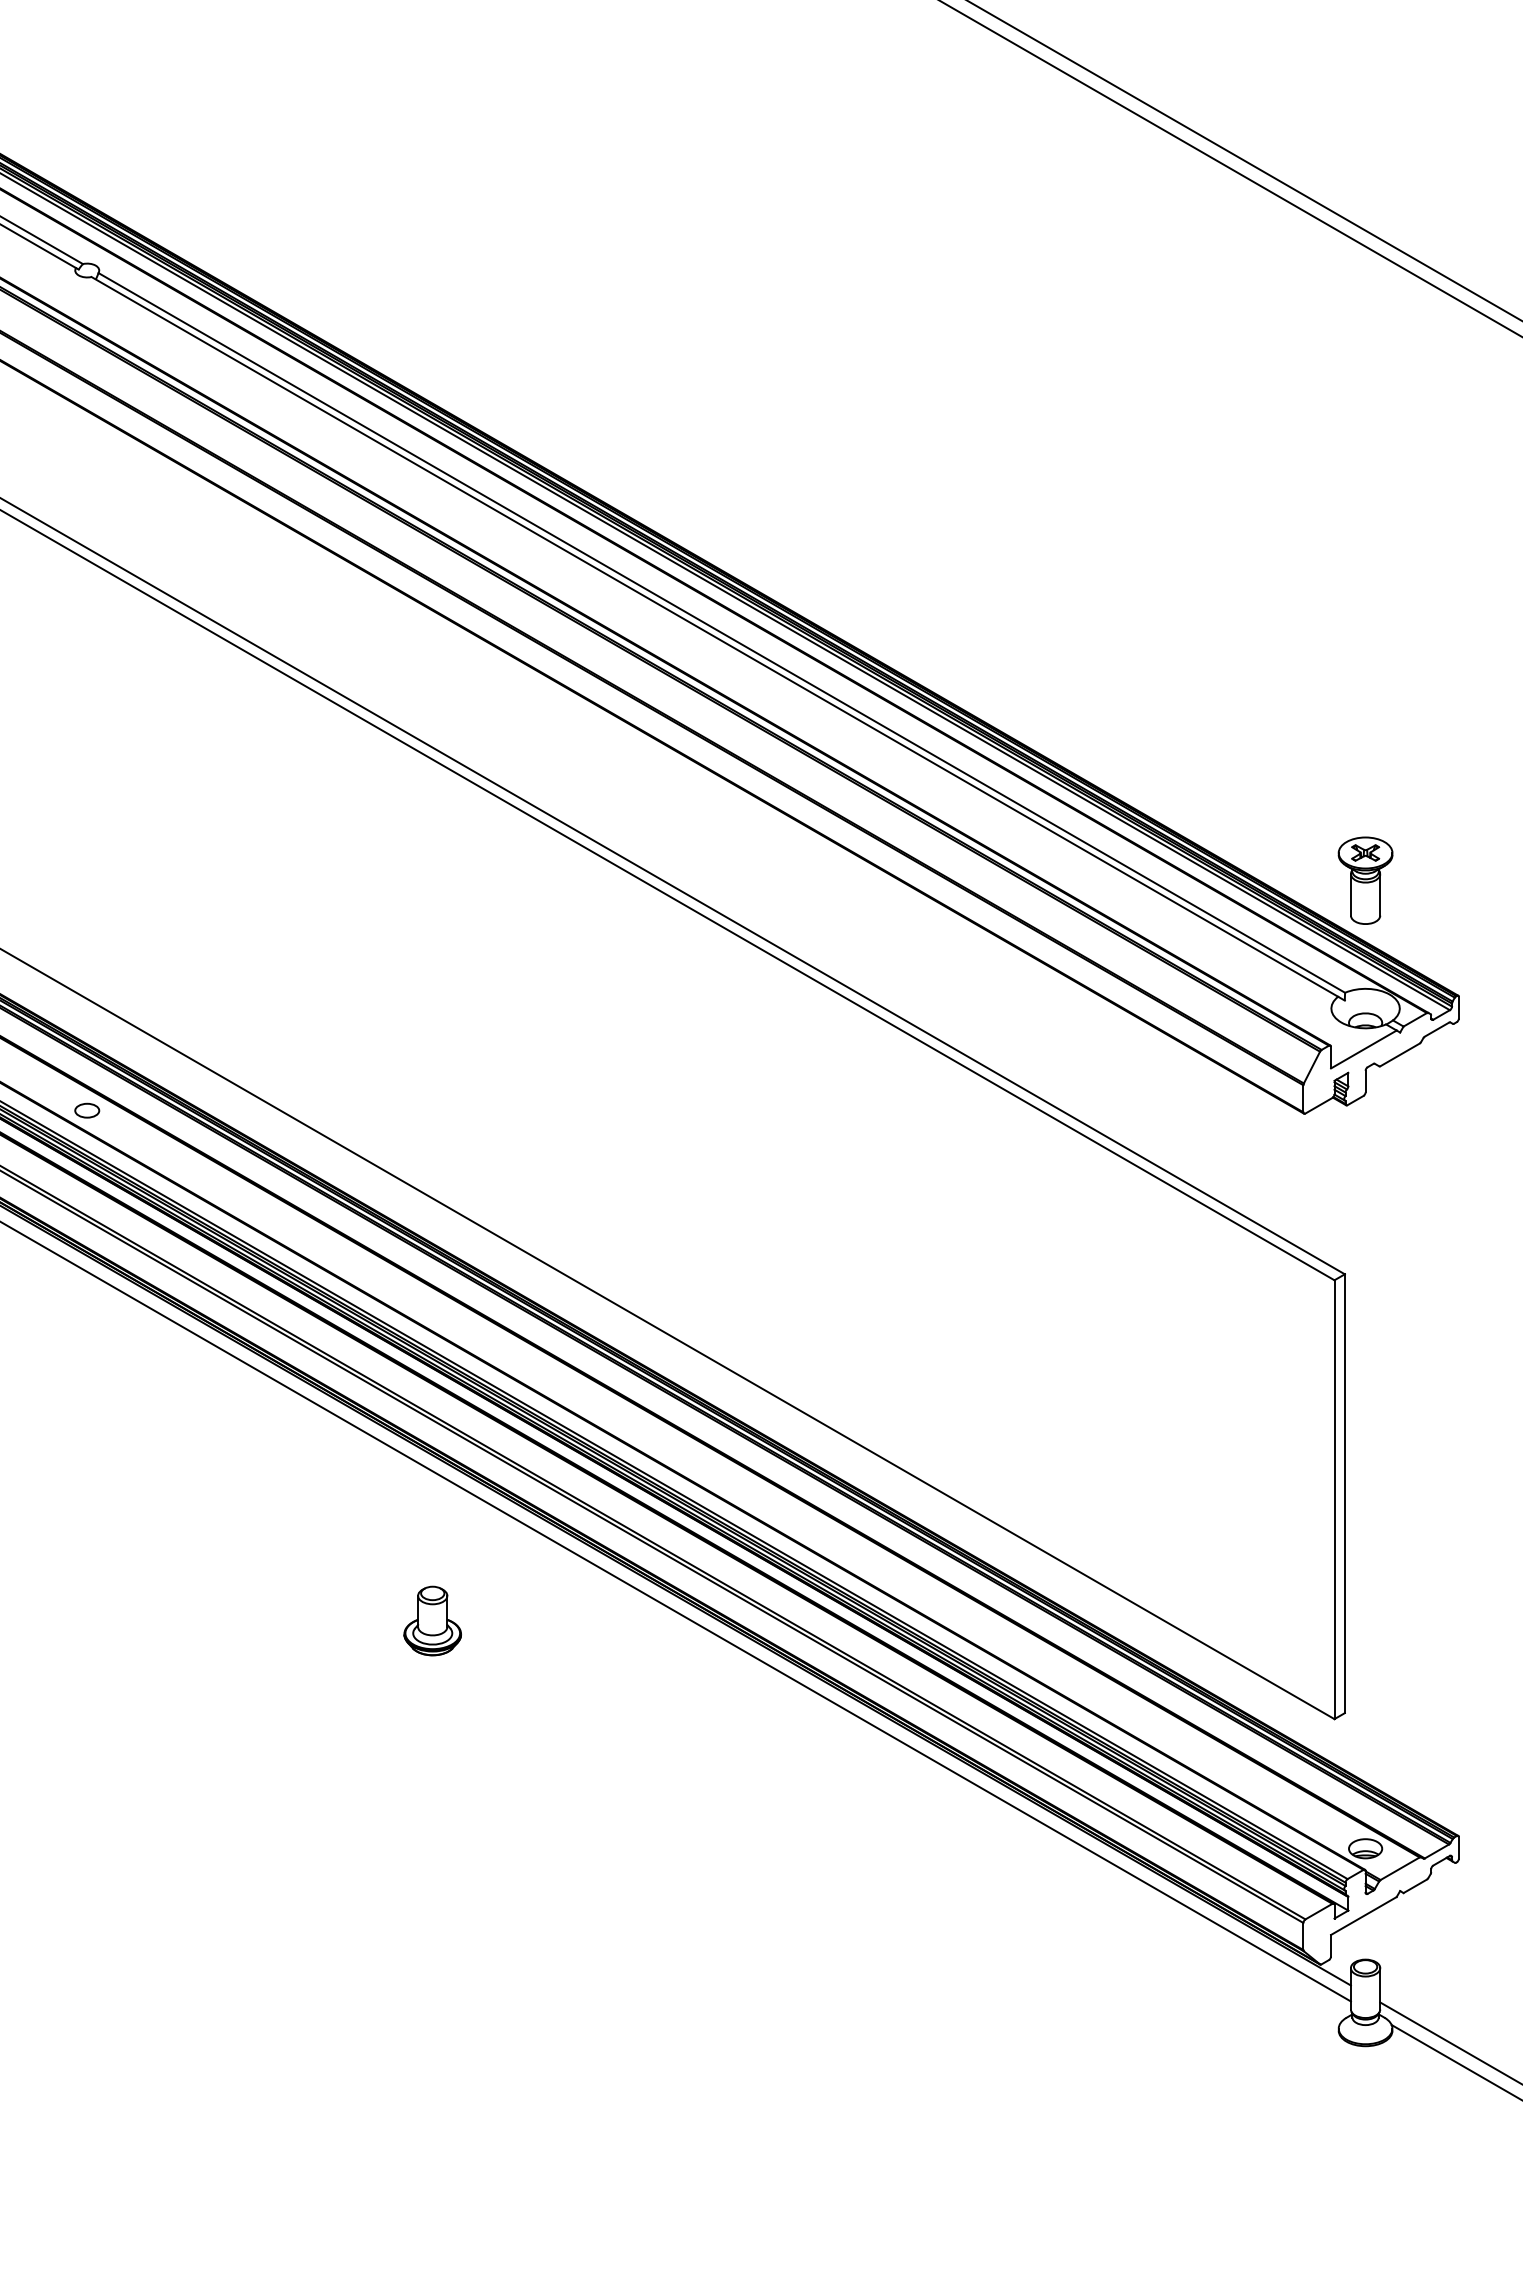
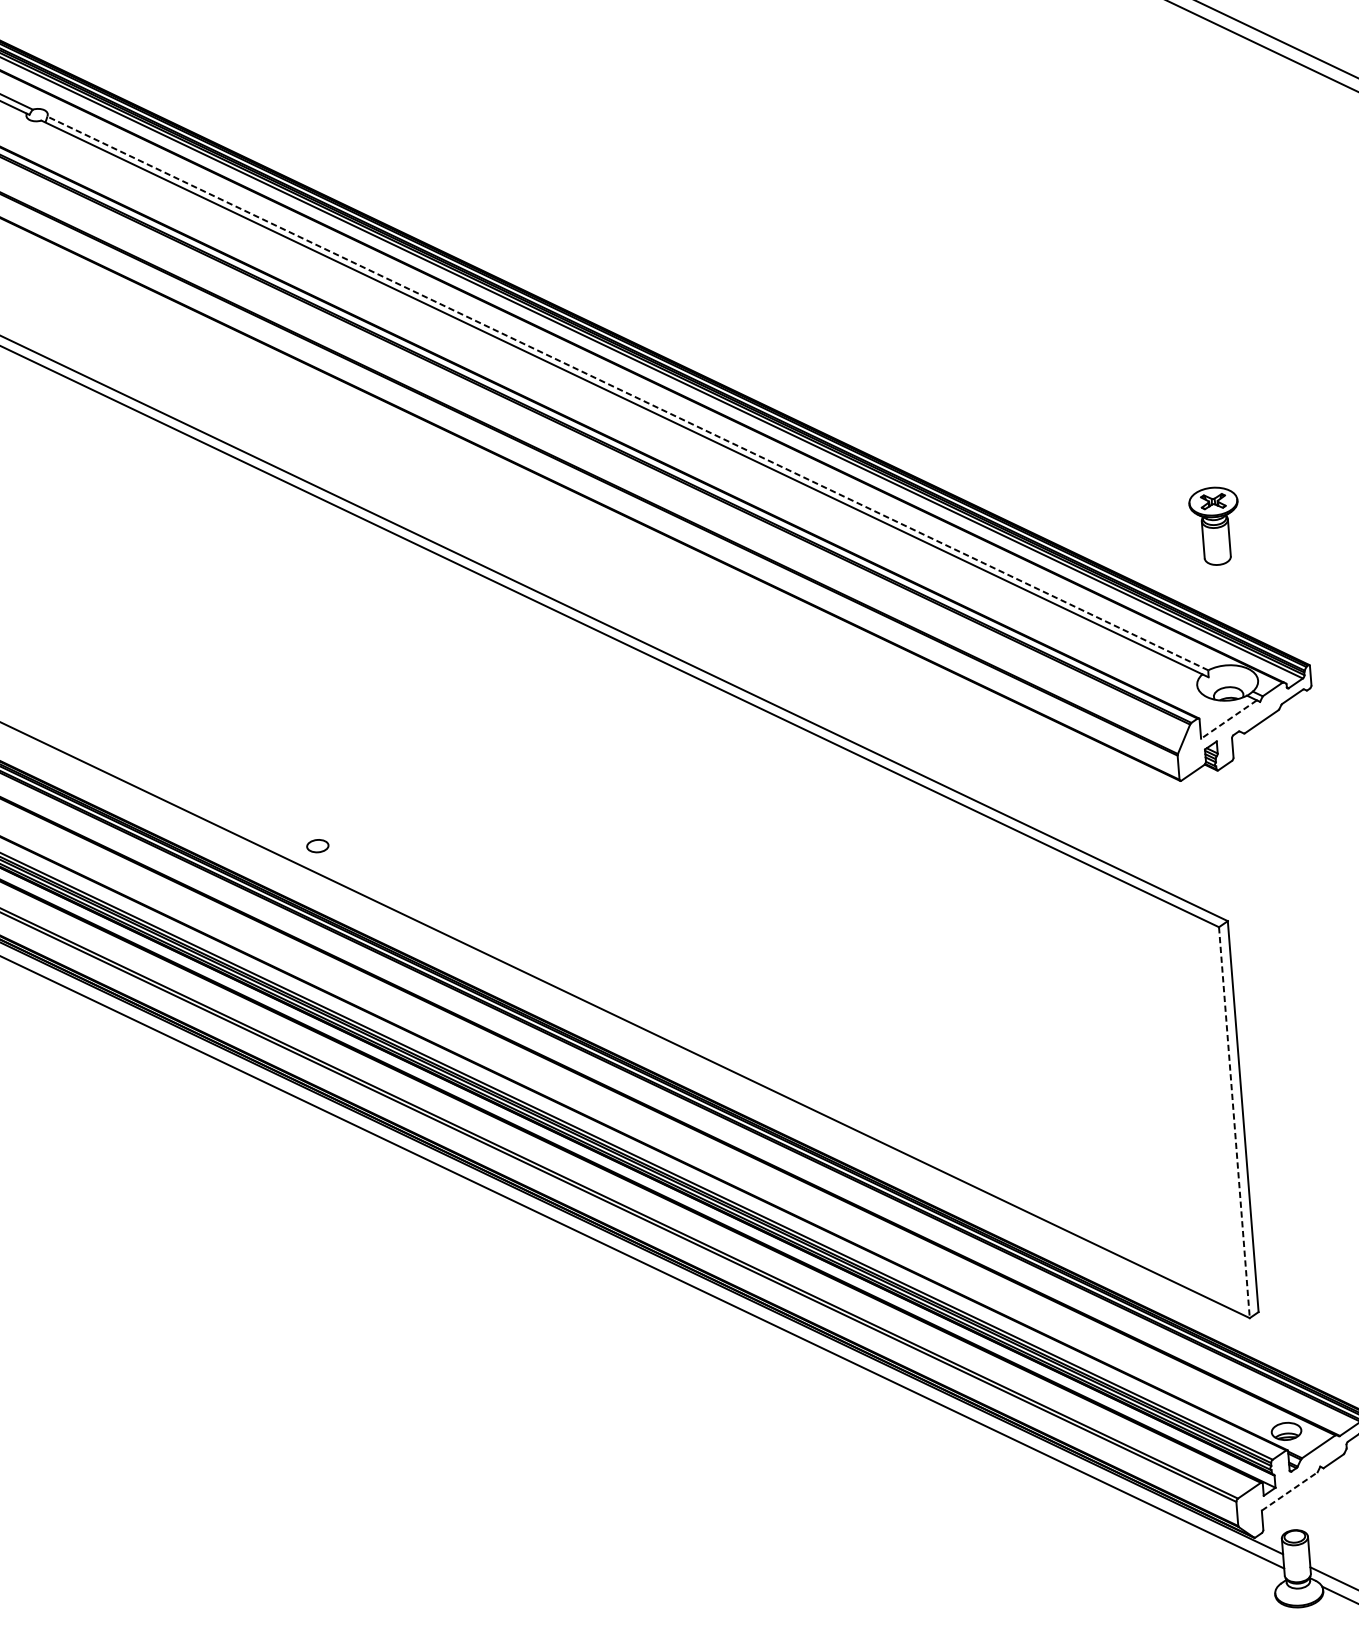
line: (721, 632) -> (627, 393), solid -> dashed
part: (1365, 880) -> (1215, 526), moved
line: (1363, 1049) -> (1228, 719), solid -> dashed
part: (87, 1110) -> (318, 845), moved
line: (1334, 1500) -> (1234, 1123), solid -> dashed
part: (432, 1620) -> (439, 1293), removed
line: (1363, 1916) -> (1289, 1491), solid -> dashed

